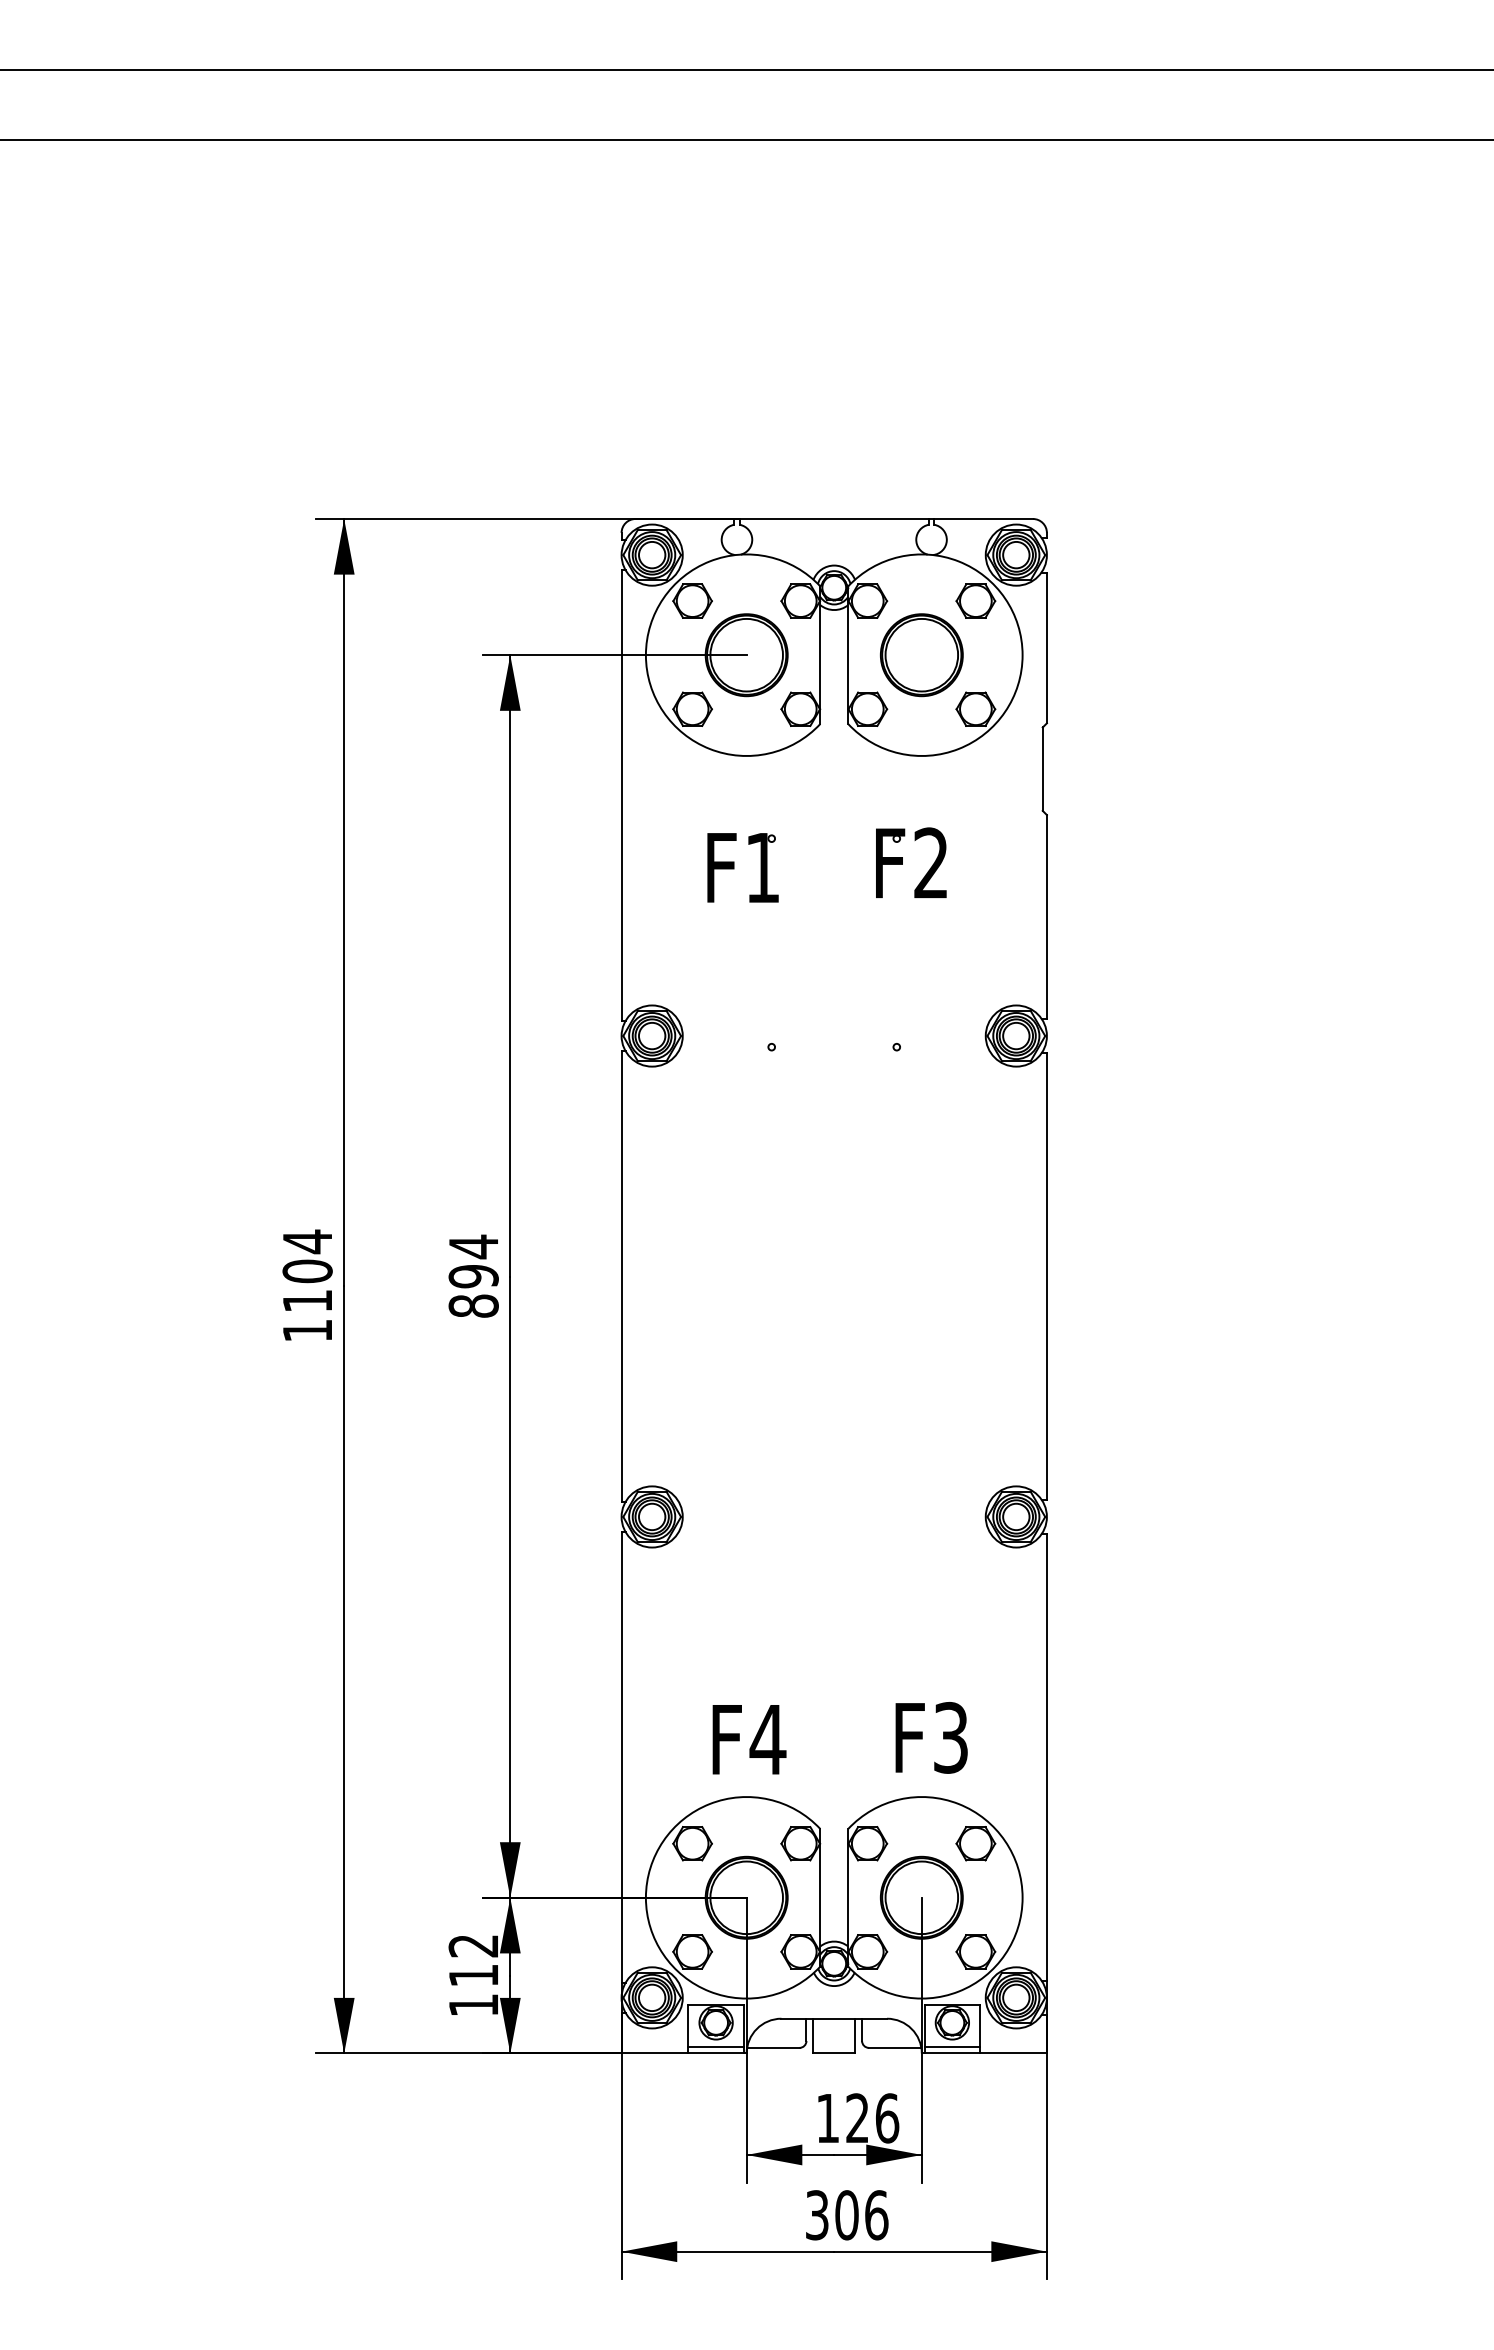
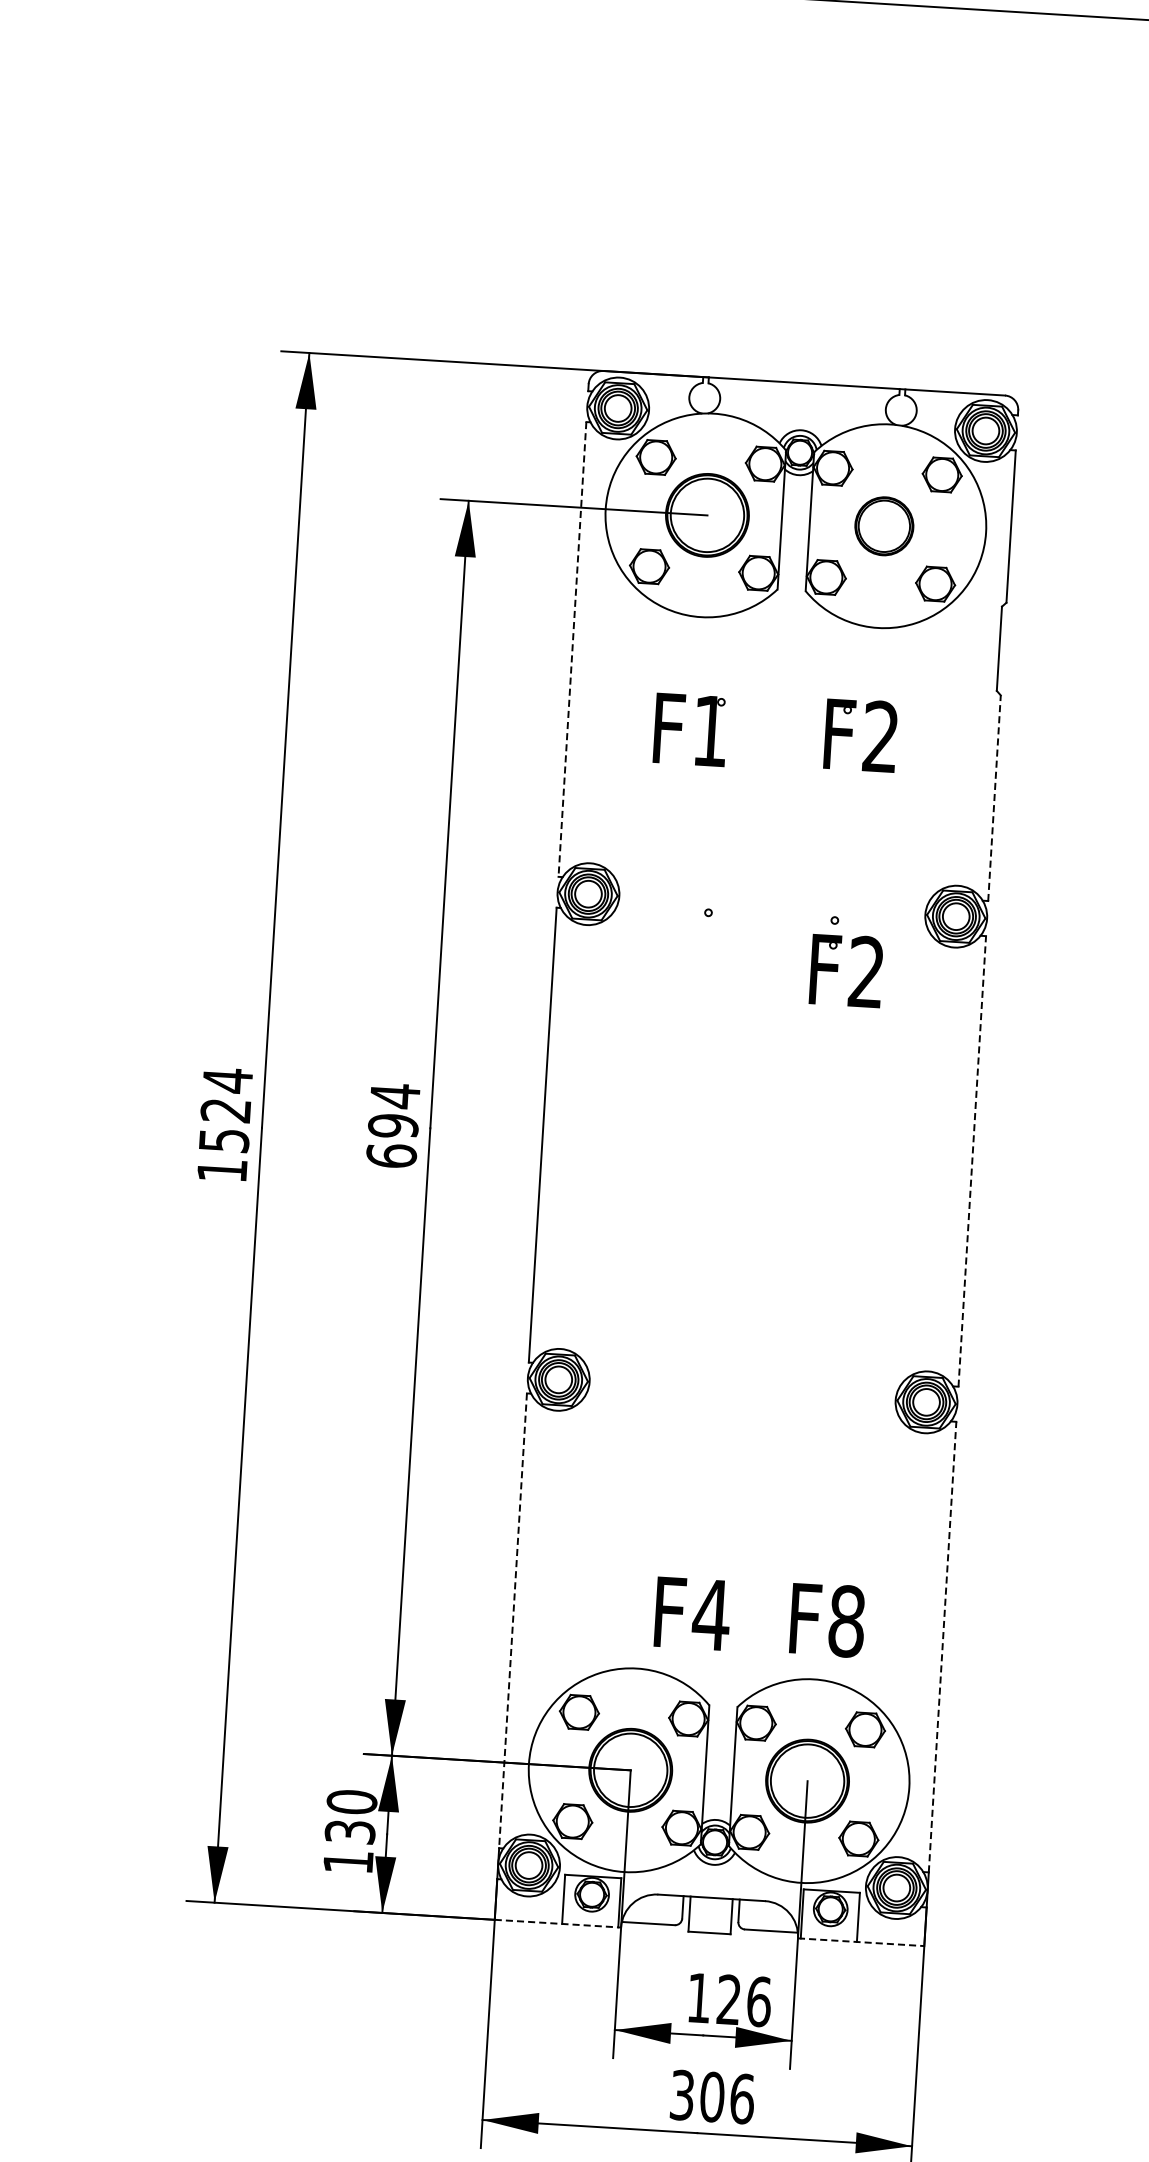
part: (921, 655) -> (883, 526), size x0.7
line: (621, 796) -> (572, 650), solid -> dashed
line: (1046, 916) -> (994, 797), solid -> dashed
part: (902, 1095) -> (837, 969), added
line: (1046, 1276) -> (971, 1161), solid -> dashed
text: (307, 1285) -> (224, 1124), 1104 -> 1524
text: (473, 1305) -> (391, 1155), 894 -> 694
text: (950, 1737) -> (846, 1621), F3 -> F8
text: (749, 1739) -> (692, 1613), moved
line: (1046, 1756) -> (942, 1646), solid -> dashed
line: (621, 1757) -> (512, 1620), solid -> dashed
text: (473, 1960) -> (350, 1816), 112 -> 130
line: (715, 2046) -> (590, 1918), removed
line: (952, 2046) -> (829, 1933), removed
line: (684, 2053) -> (558, 1923), solid -> dashed
line: (984, 2053) -> (861, 1942), solid -> dashed

